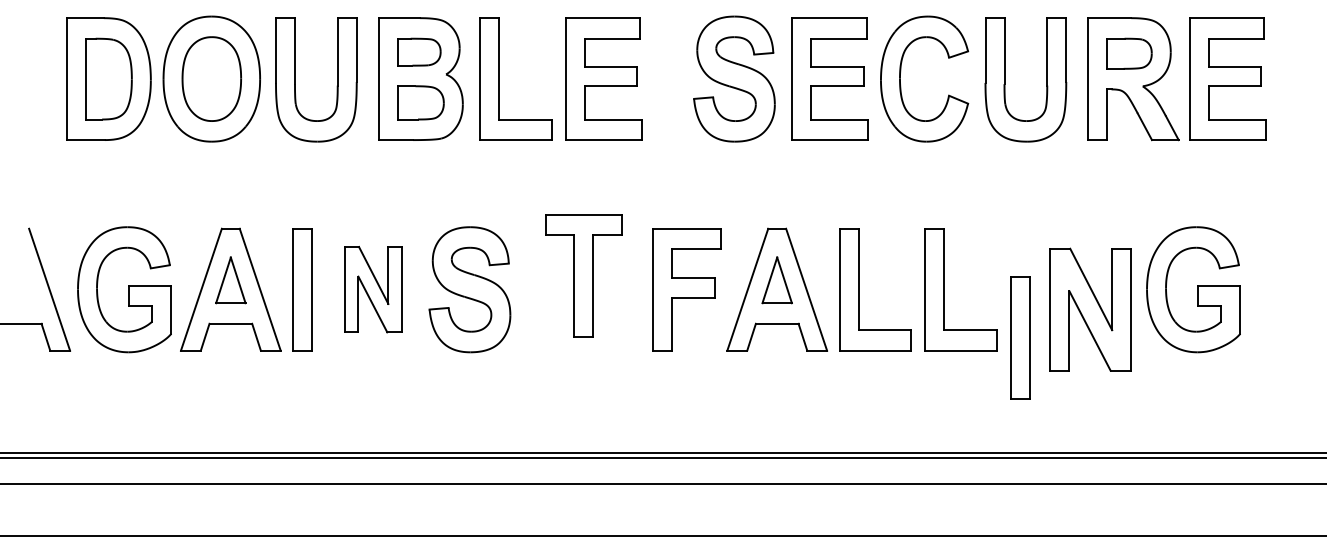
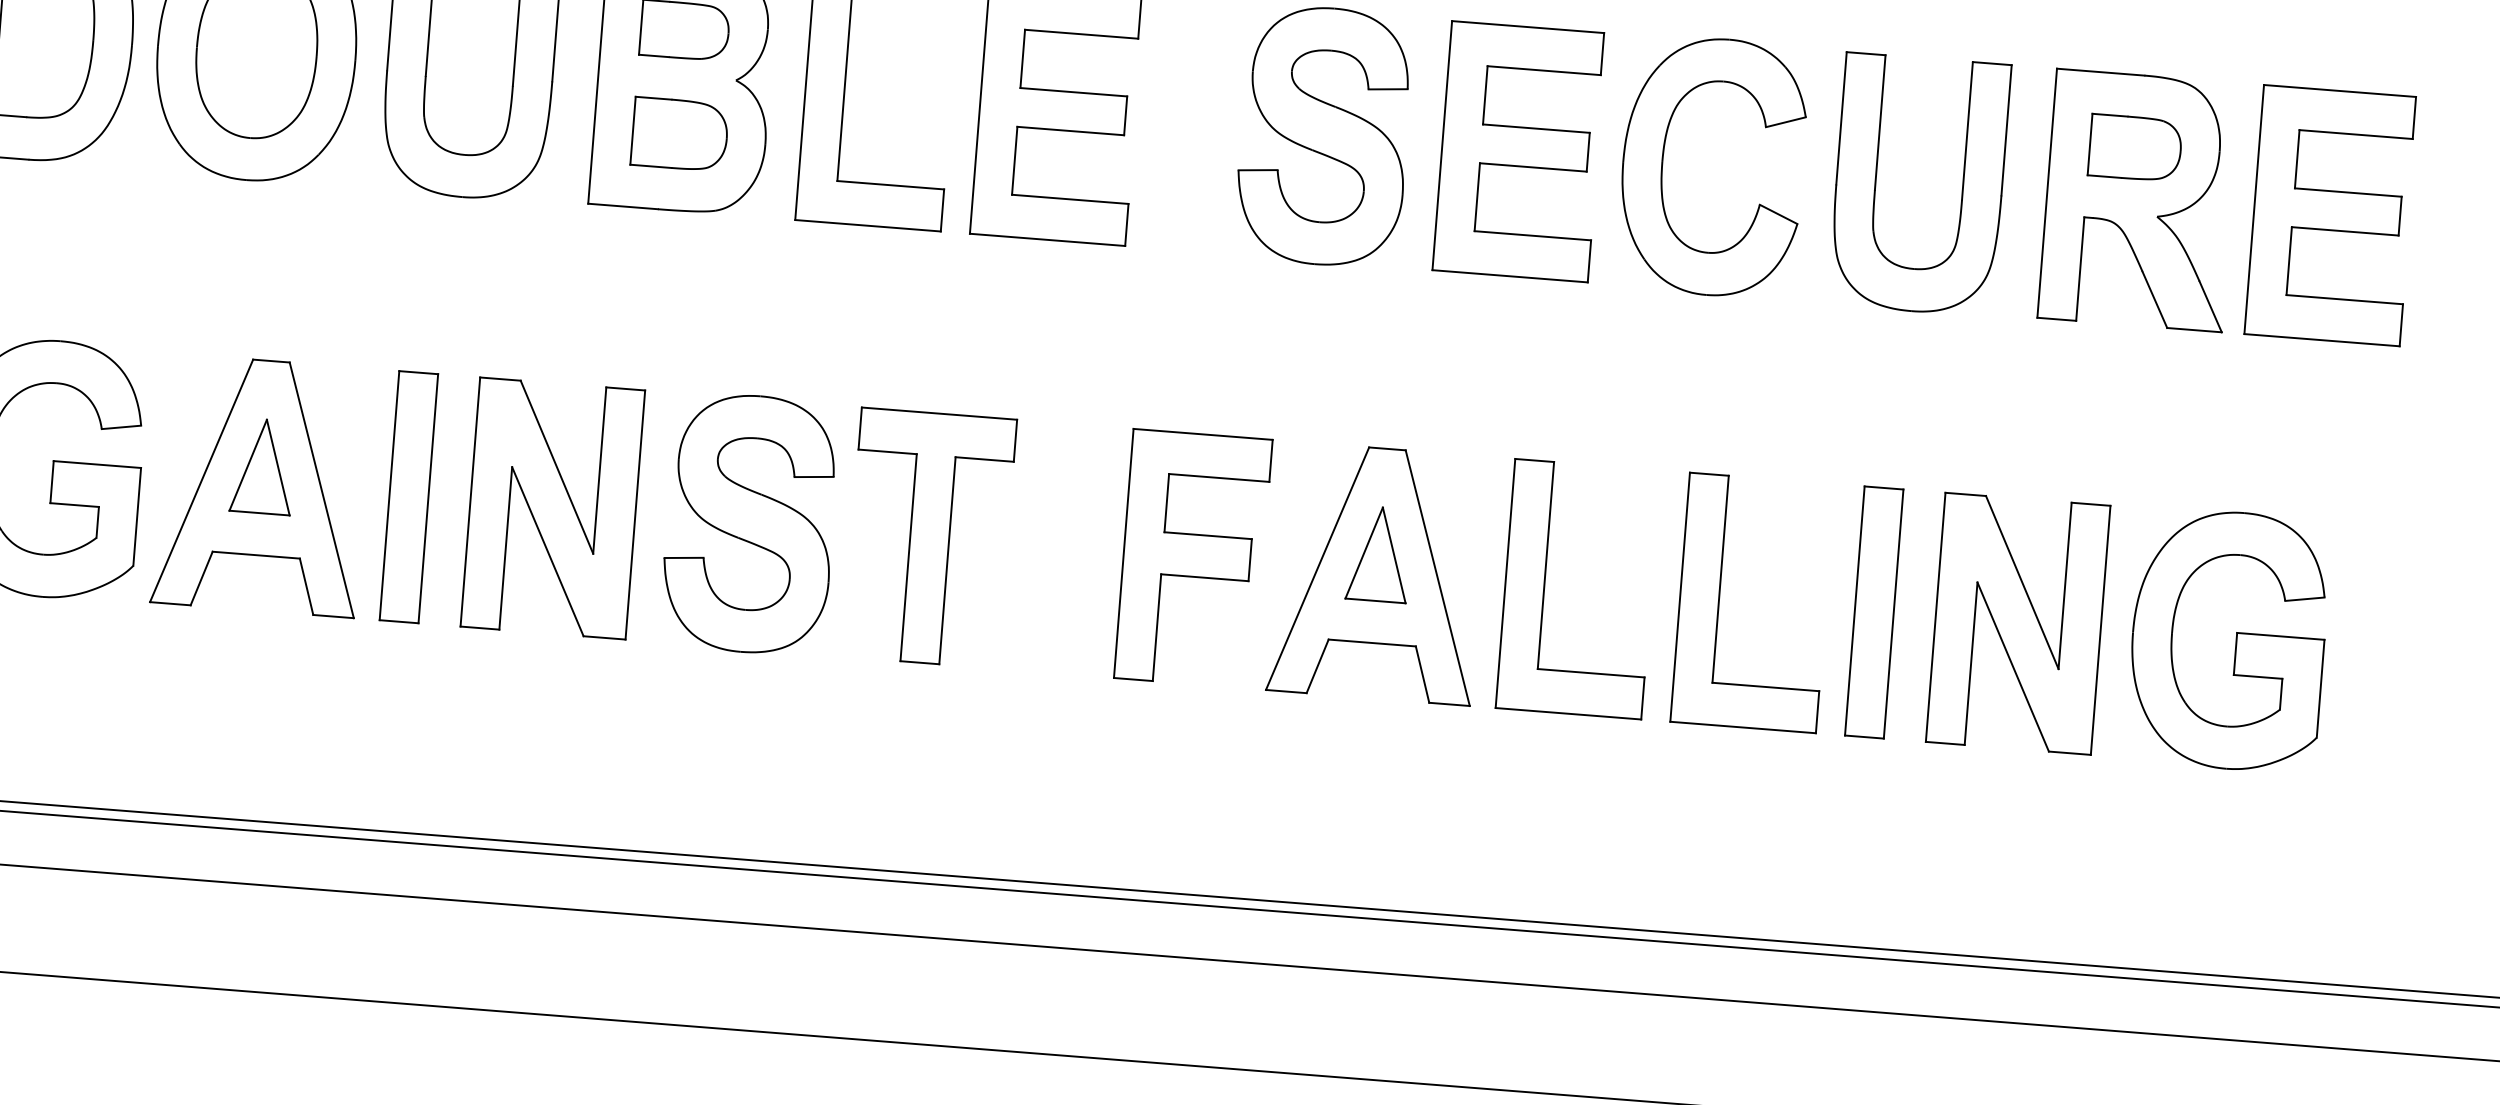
part: (583, 275) -> (928, 537), moved
part: (373, 289) -> (553, 508), size x1.43
part: (1090, 309) -> (2017, 623), moved
part: (1020, 337) -> (1874, 612), moved

